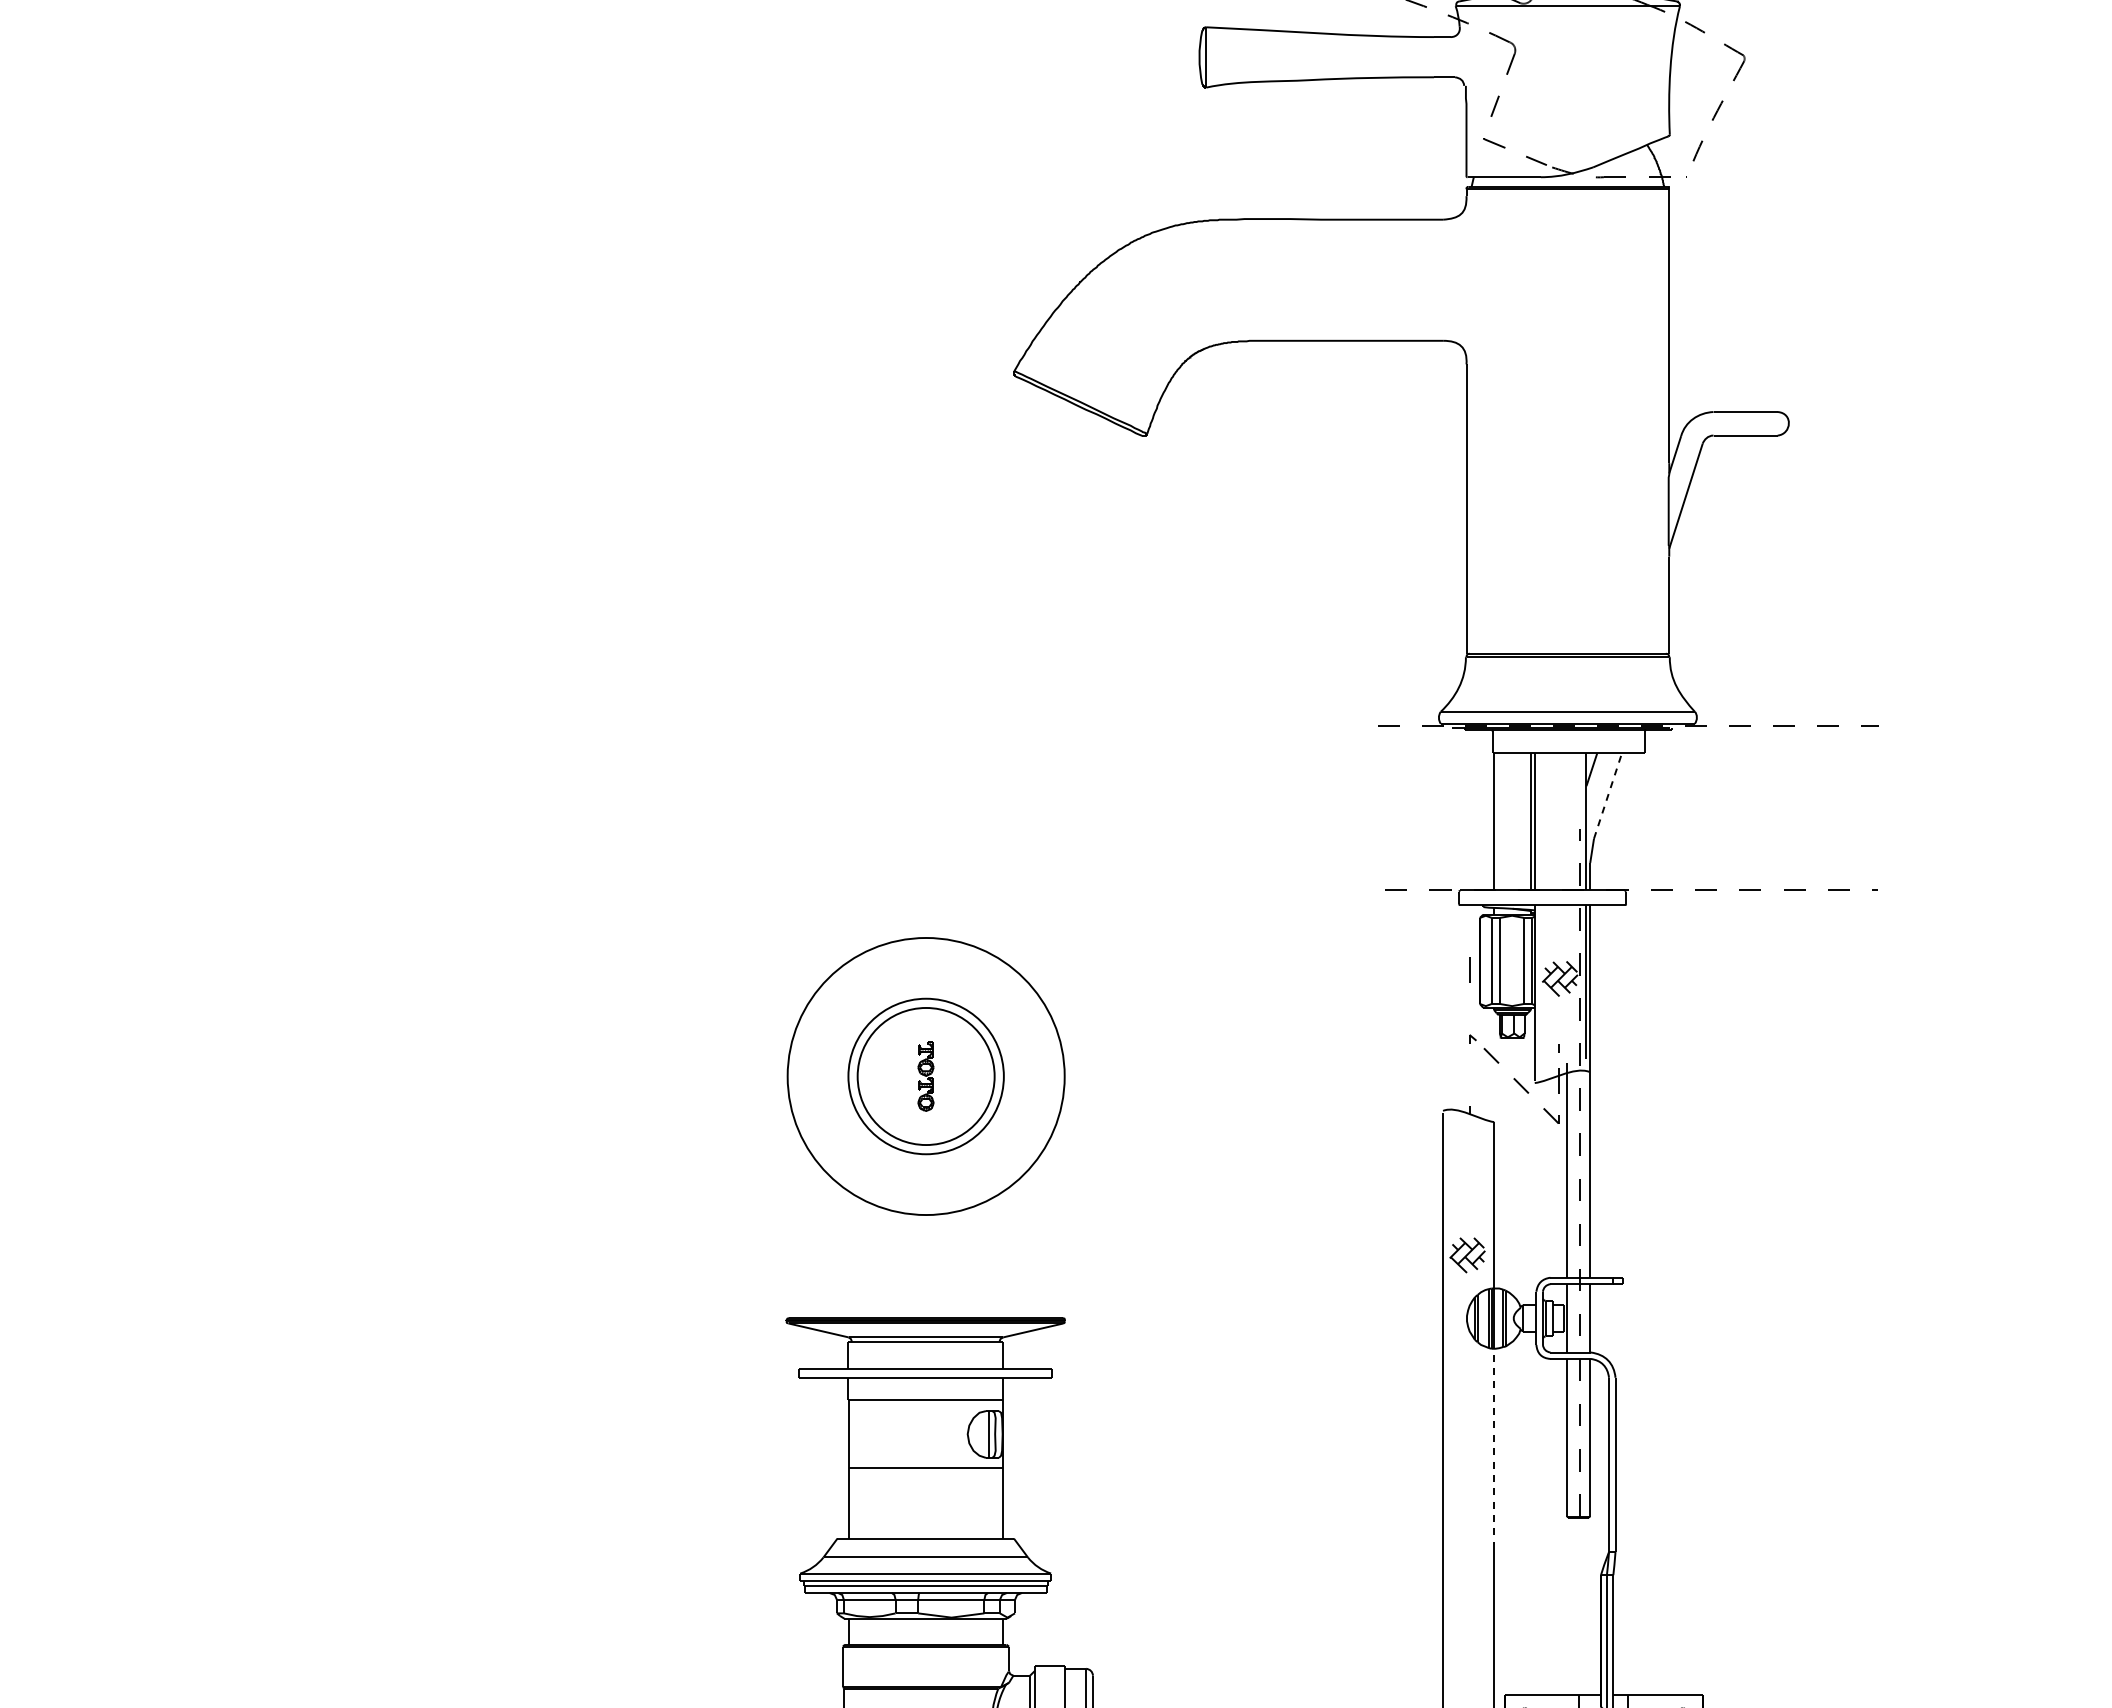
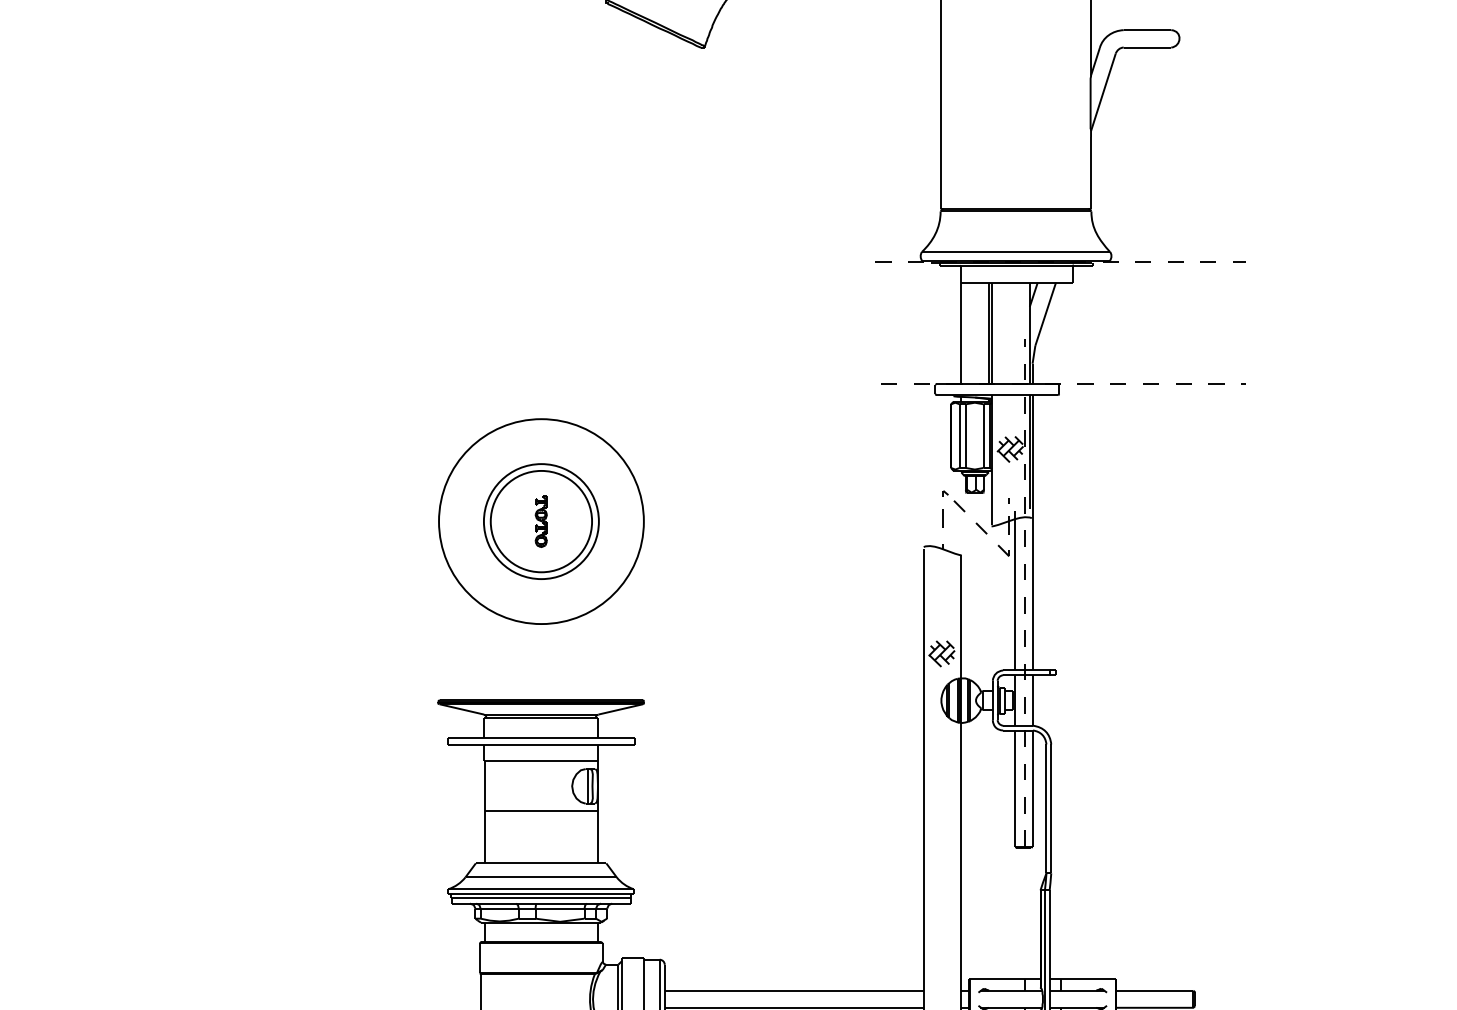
line: (1607, 796) -> (1045, 314), dashed -> solid
line: (1469, 969) -> (943, 517), moved
line: (1493, 1448) -> (961, 796), dashed -> solid

